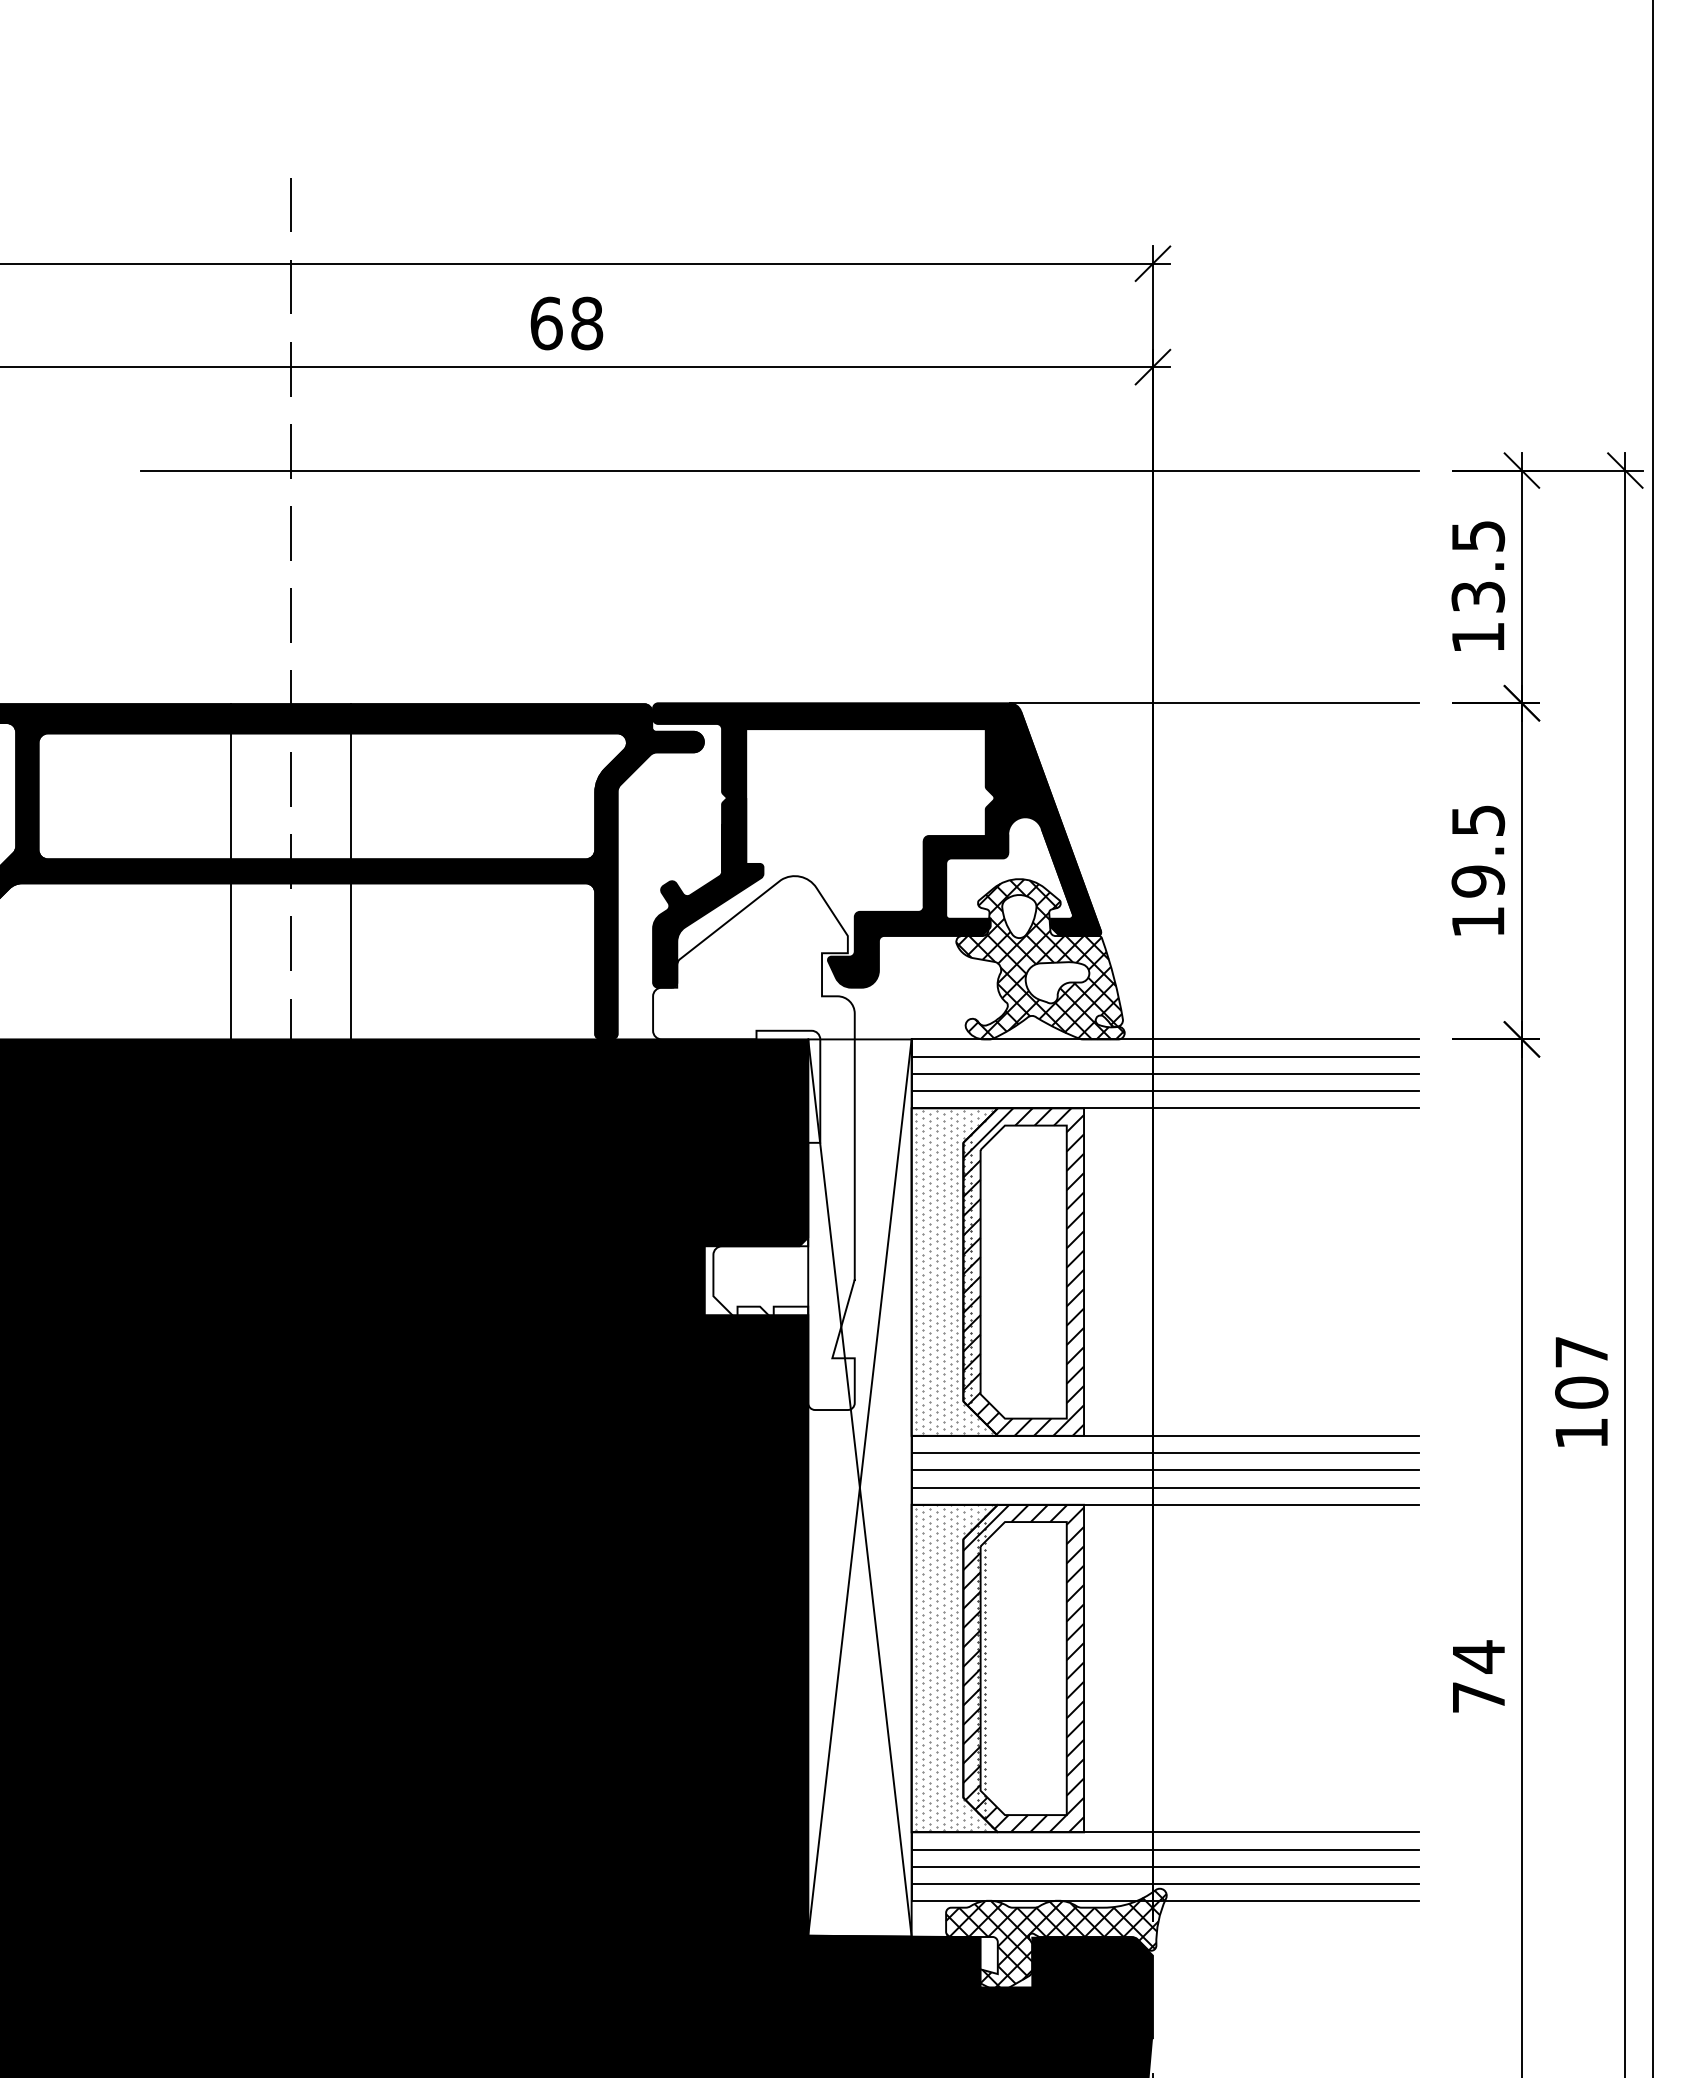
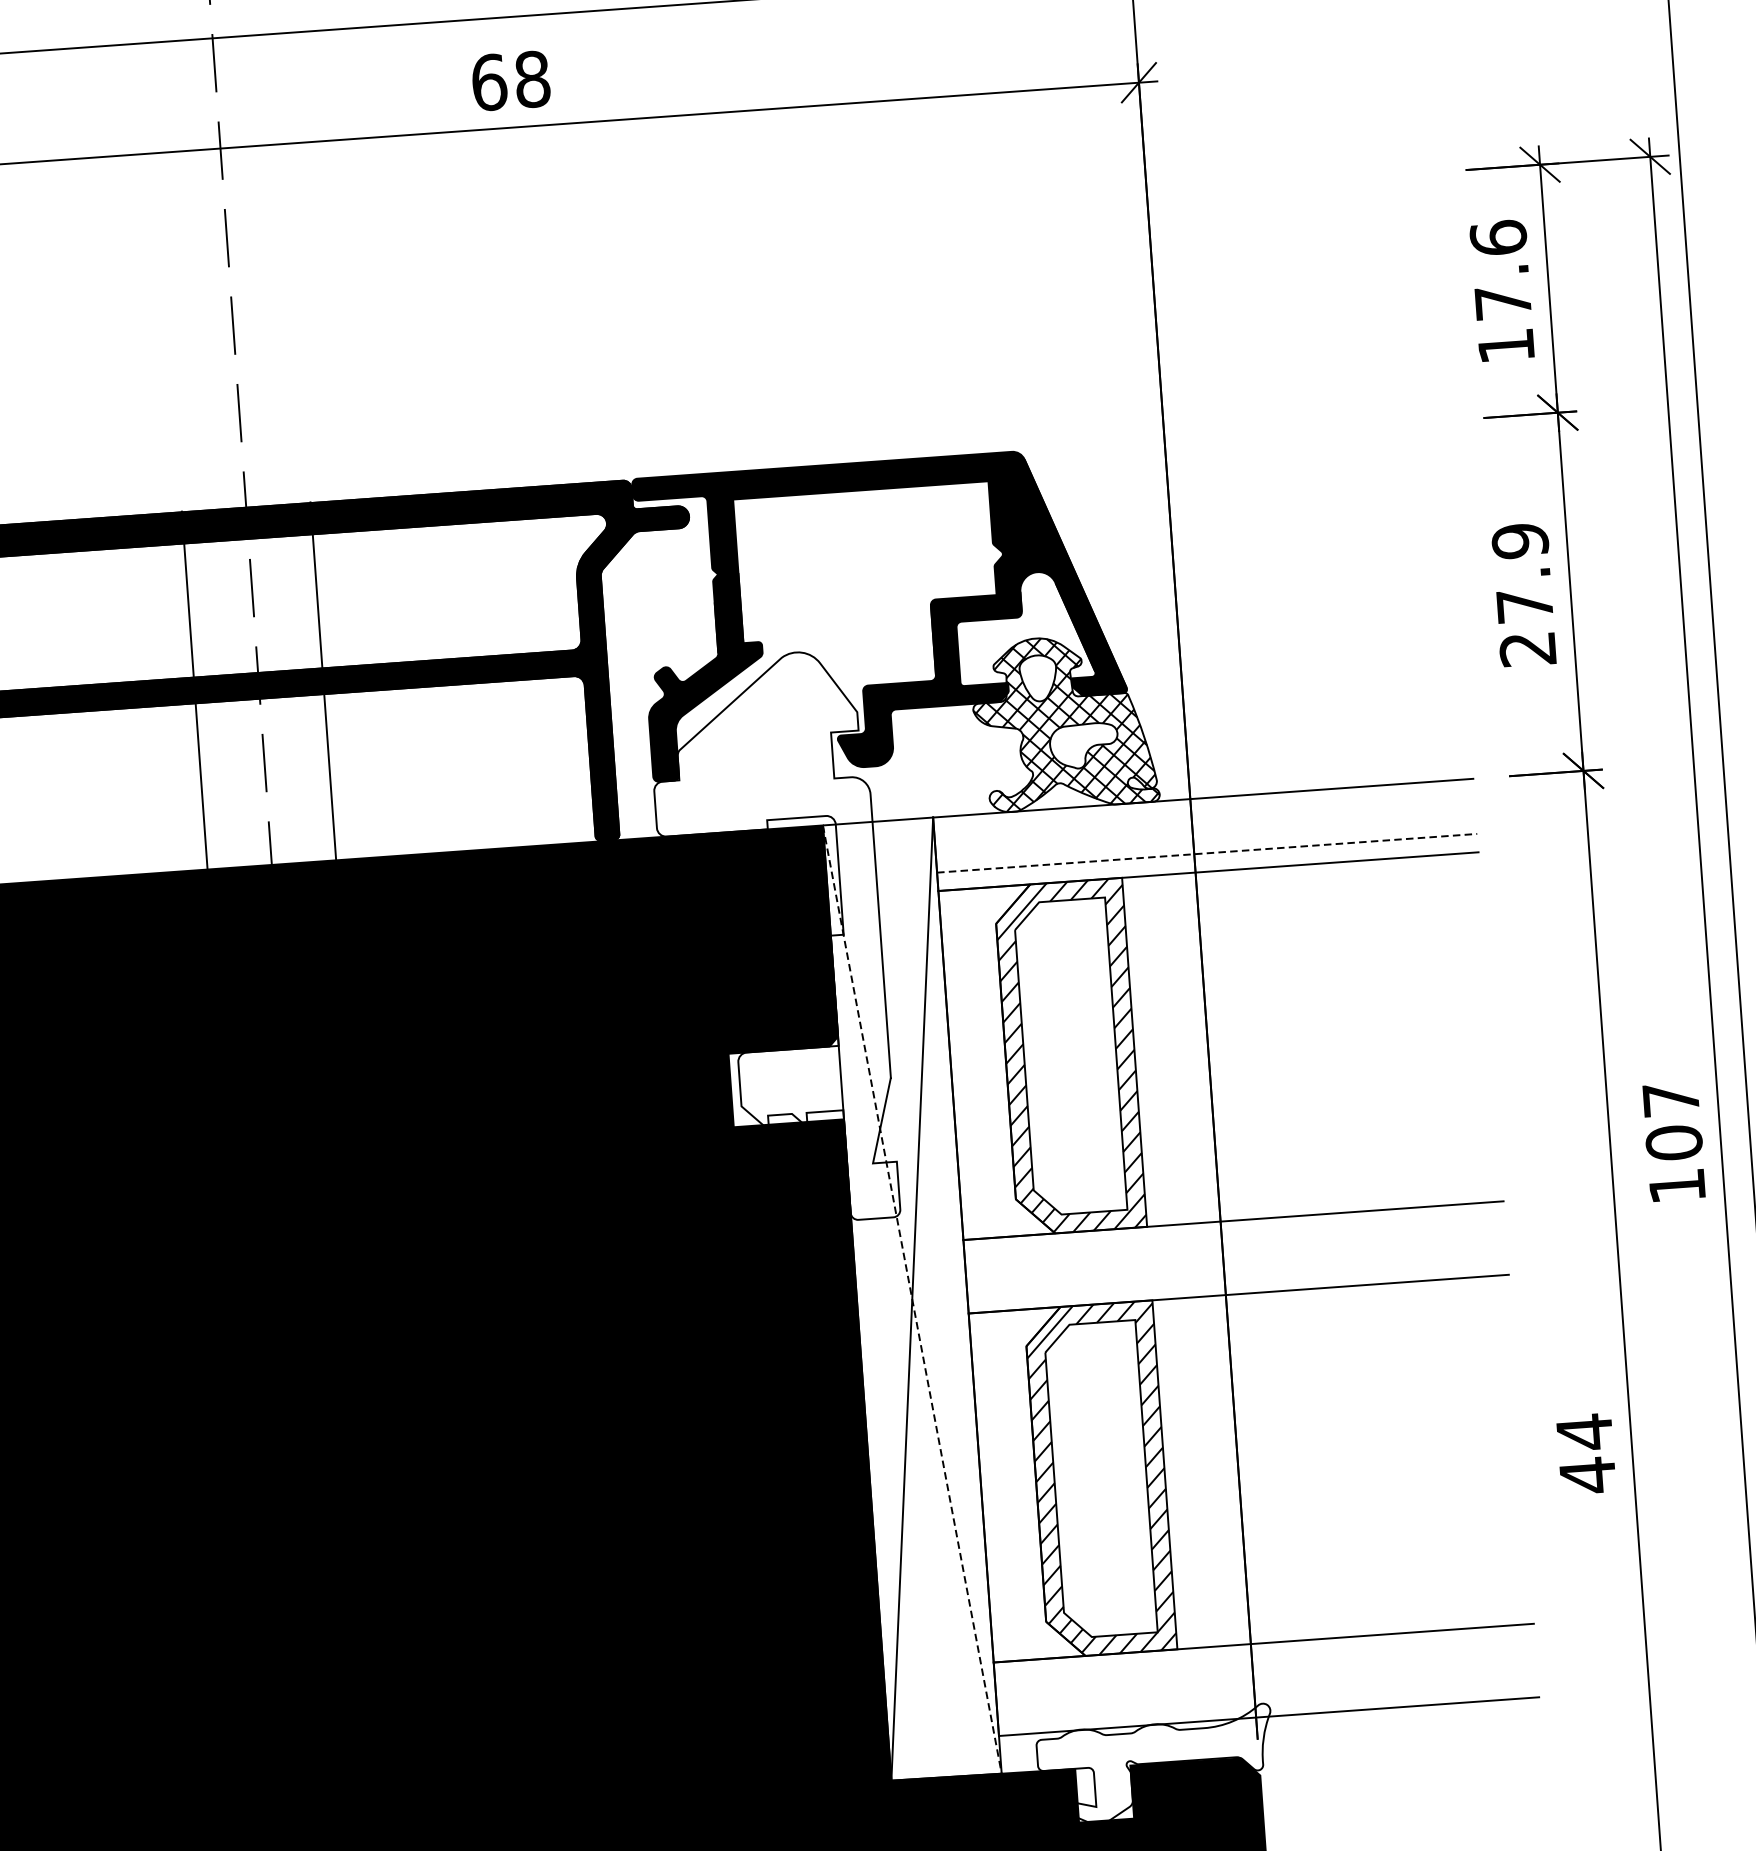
line: (779, 470) -> (748, 221), removed
text: (1478, 565) -> (1501, 269), 13.5 -> 17.6
line: (1213, 703) -> (1229, 436), removed
text: (1478, 870) -> (1524, 594), 19.5 -> 27.9
line: (1164, 1056) -> (1203, 816), removed
line: (1164, 1073) -> (1205, 834), removed
line: (1165, 1091) -> (1207, 853), solid -> dashed
hatch: (953, 1271) -> (995, 1061), removed
line: (1164, 1453) -> (1234, 1239), removed
line: (1164, 1470) -> (1235, 1257), removed
line: (1164, 1487) -> (1236, 1275), removed
line: (859, 1488) -> (911, 1300), solid -> dashed
hatch: (953, 1667) -> (1025, 1483), removed
text: (1478, 1697) -> (1587, 1475), 74 -> 44
line: (1164, 1849) -> (1264, 1661), removed
line: (1164, 1866) -> (1265, 1679), removed
line: (1164, 1884) -> (1267, 1698), removed
hatch: (1056, 1940) -> (1156, 1766), removed

